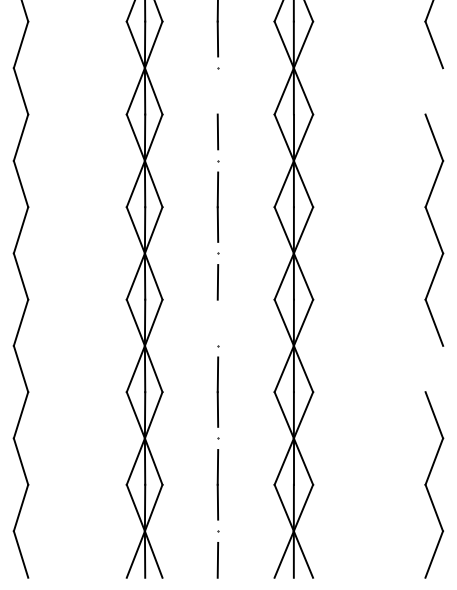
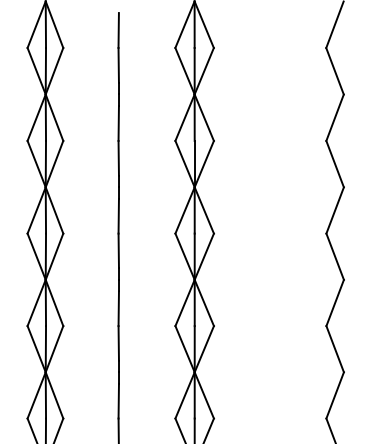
line: (434, 91) -> (335, 117), added
line: (217, 96) -> (118, 122), added
line: (217, 316) -> (118, 342), added
line: (434, 368) -> (335, 394), added

